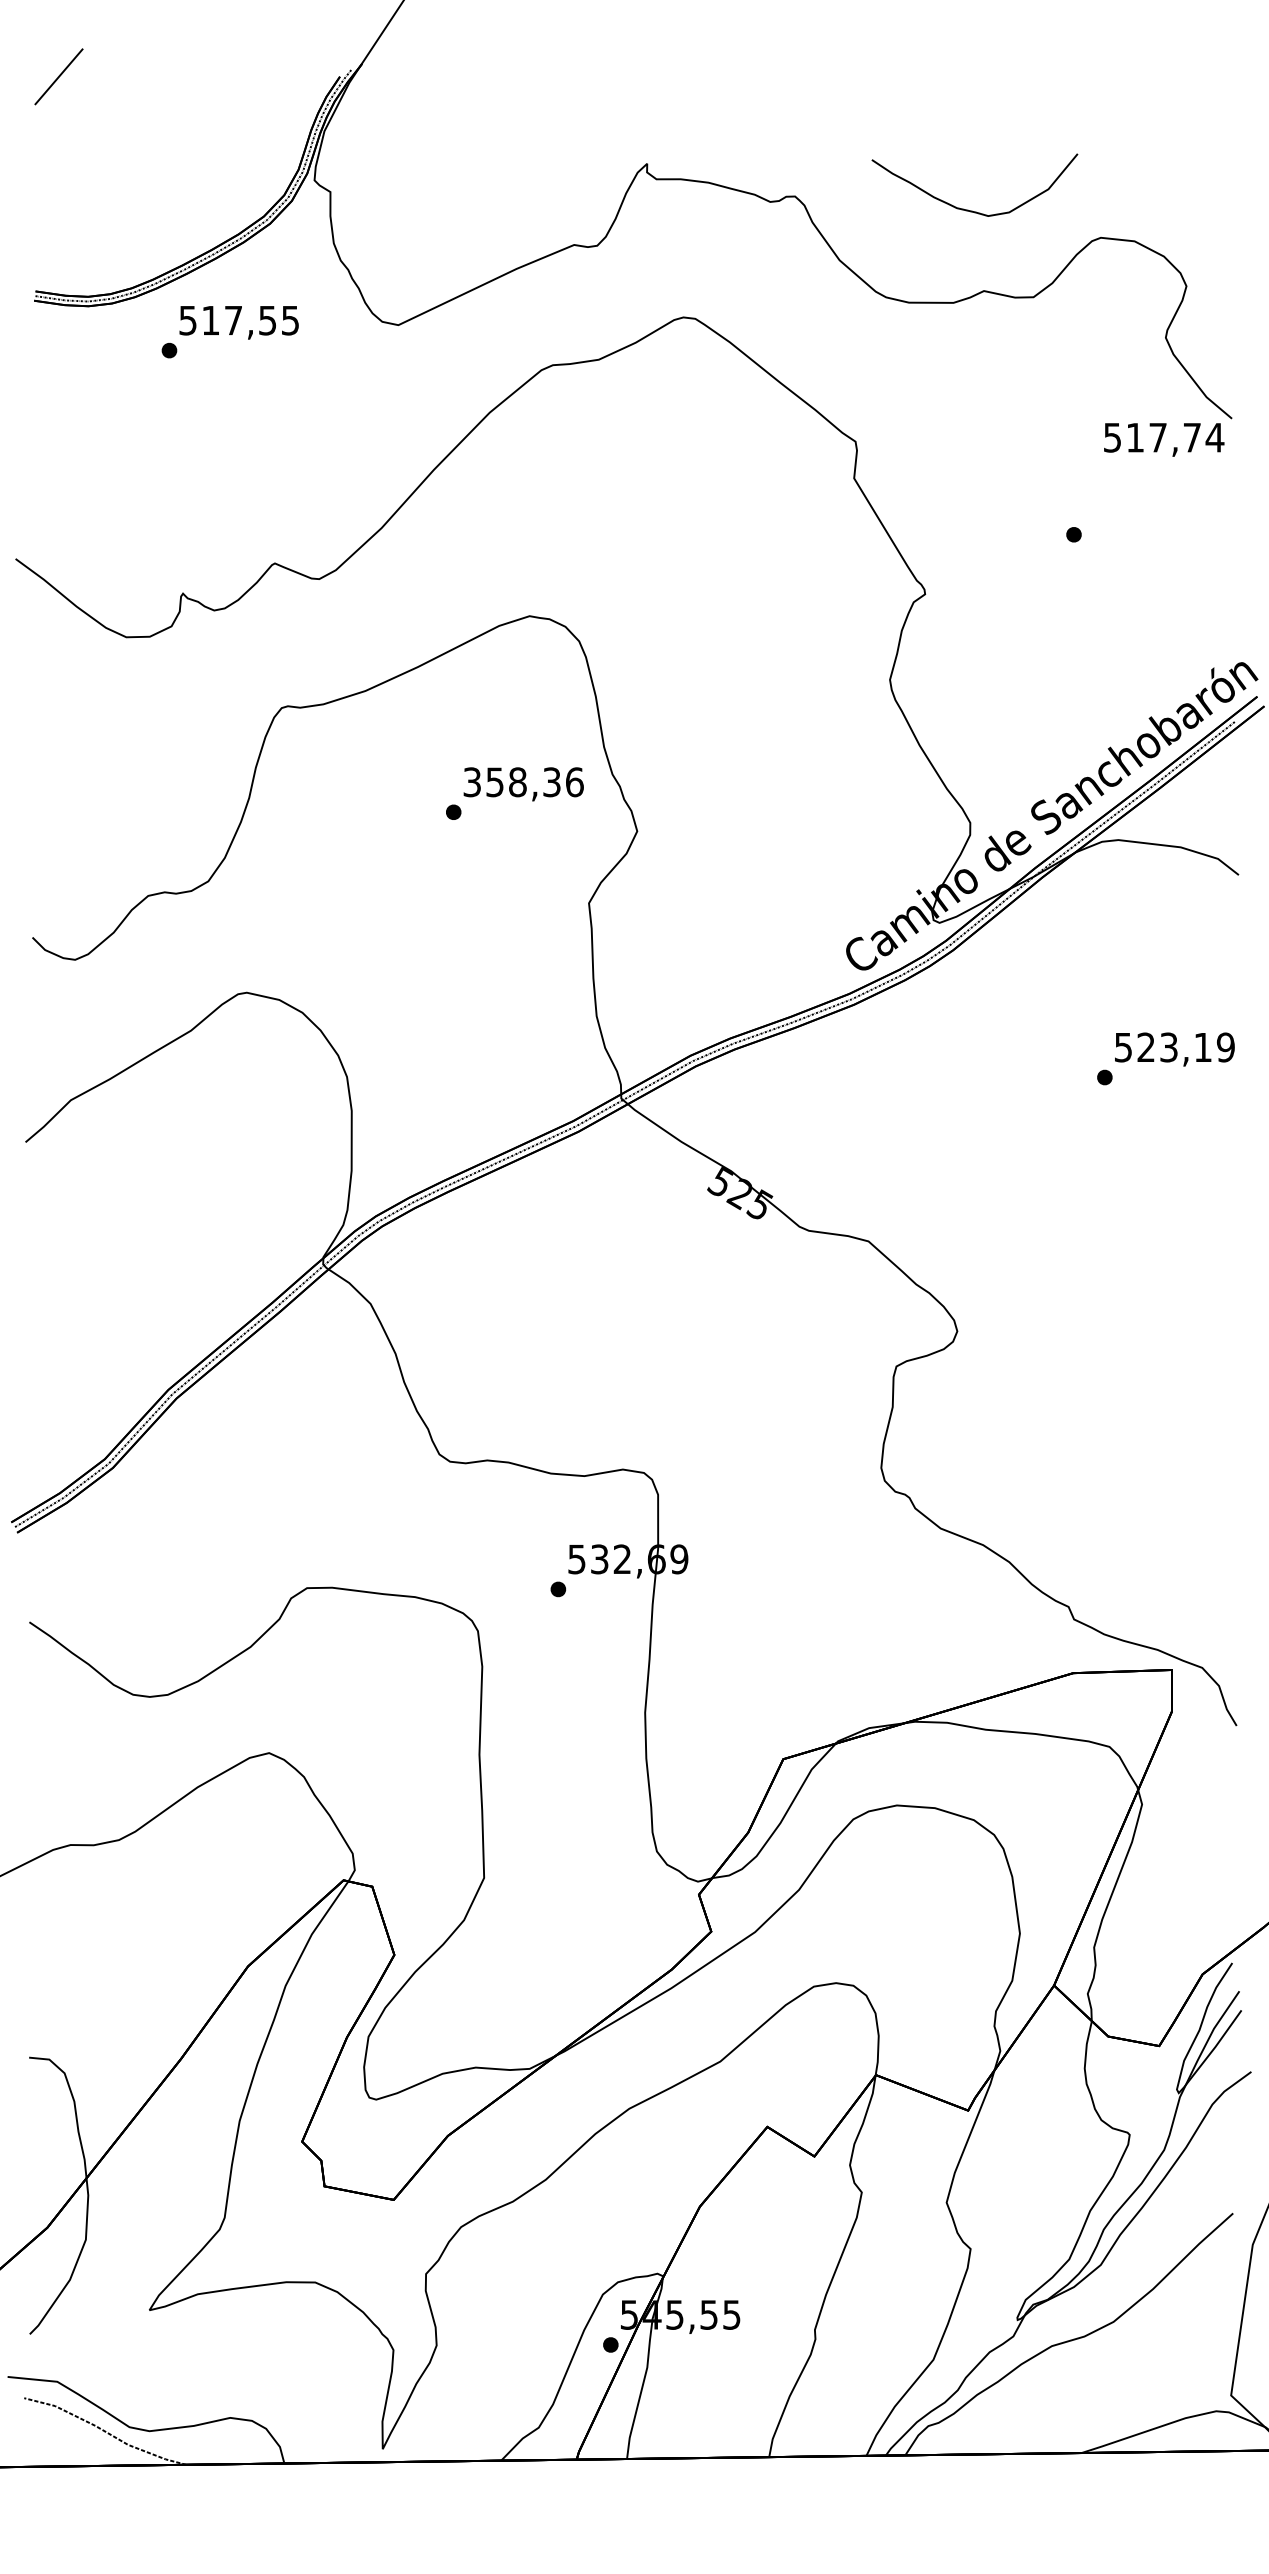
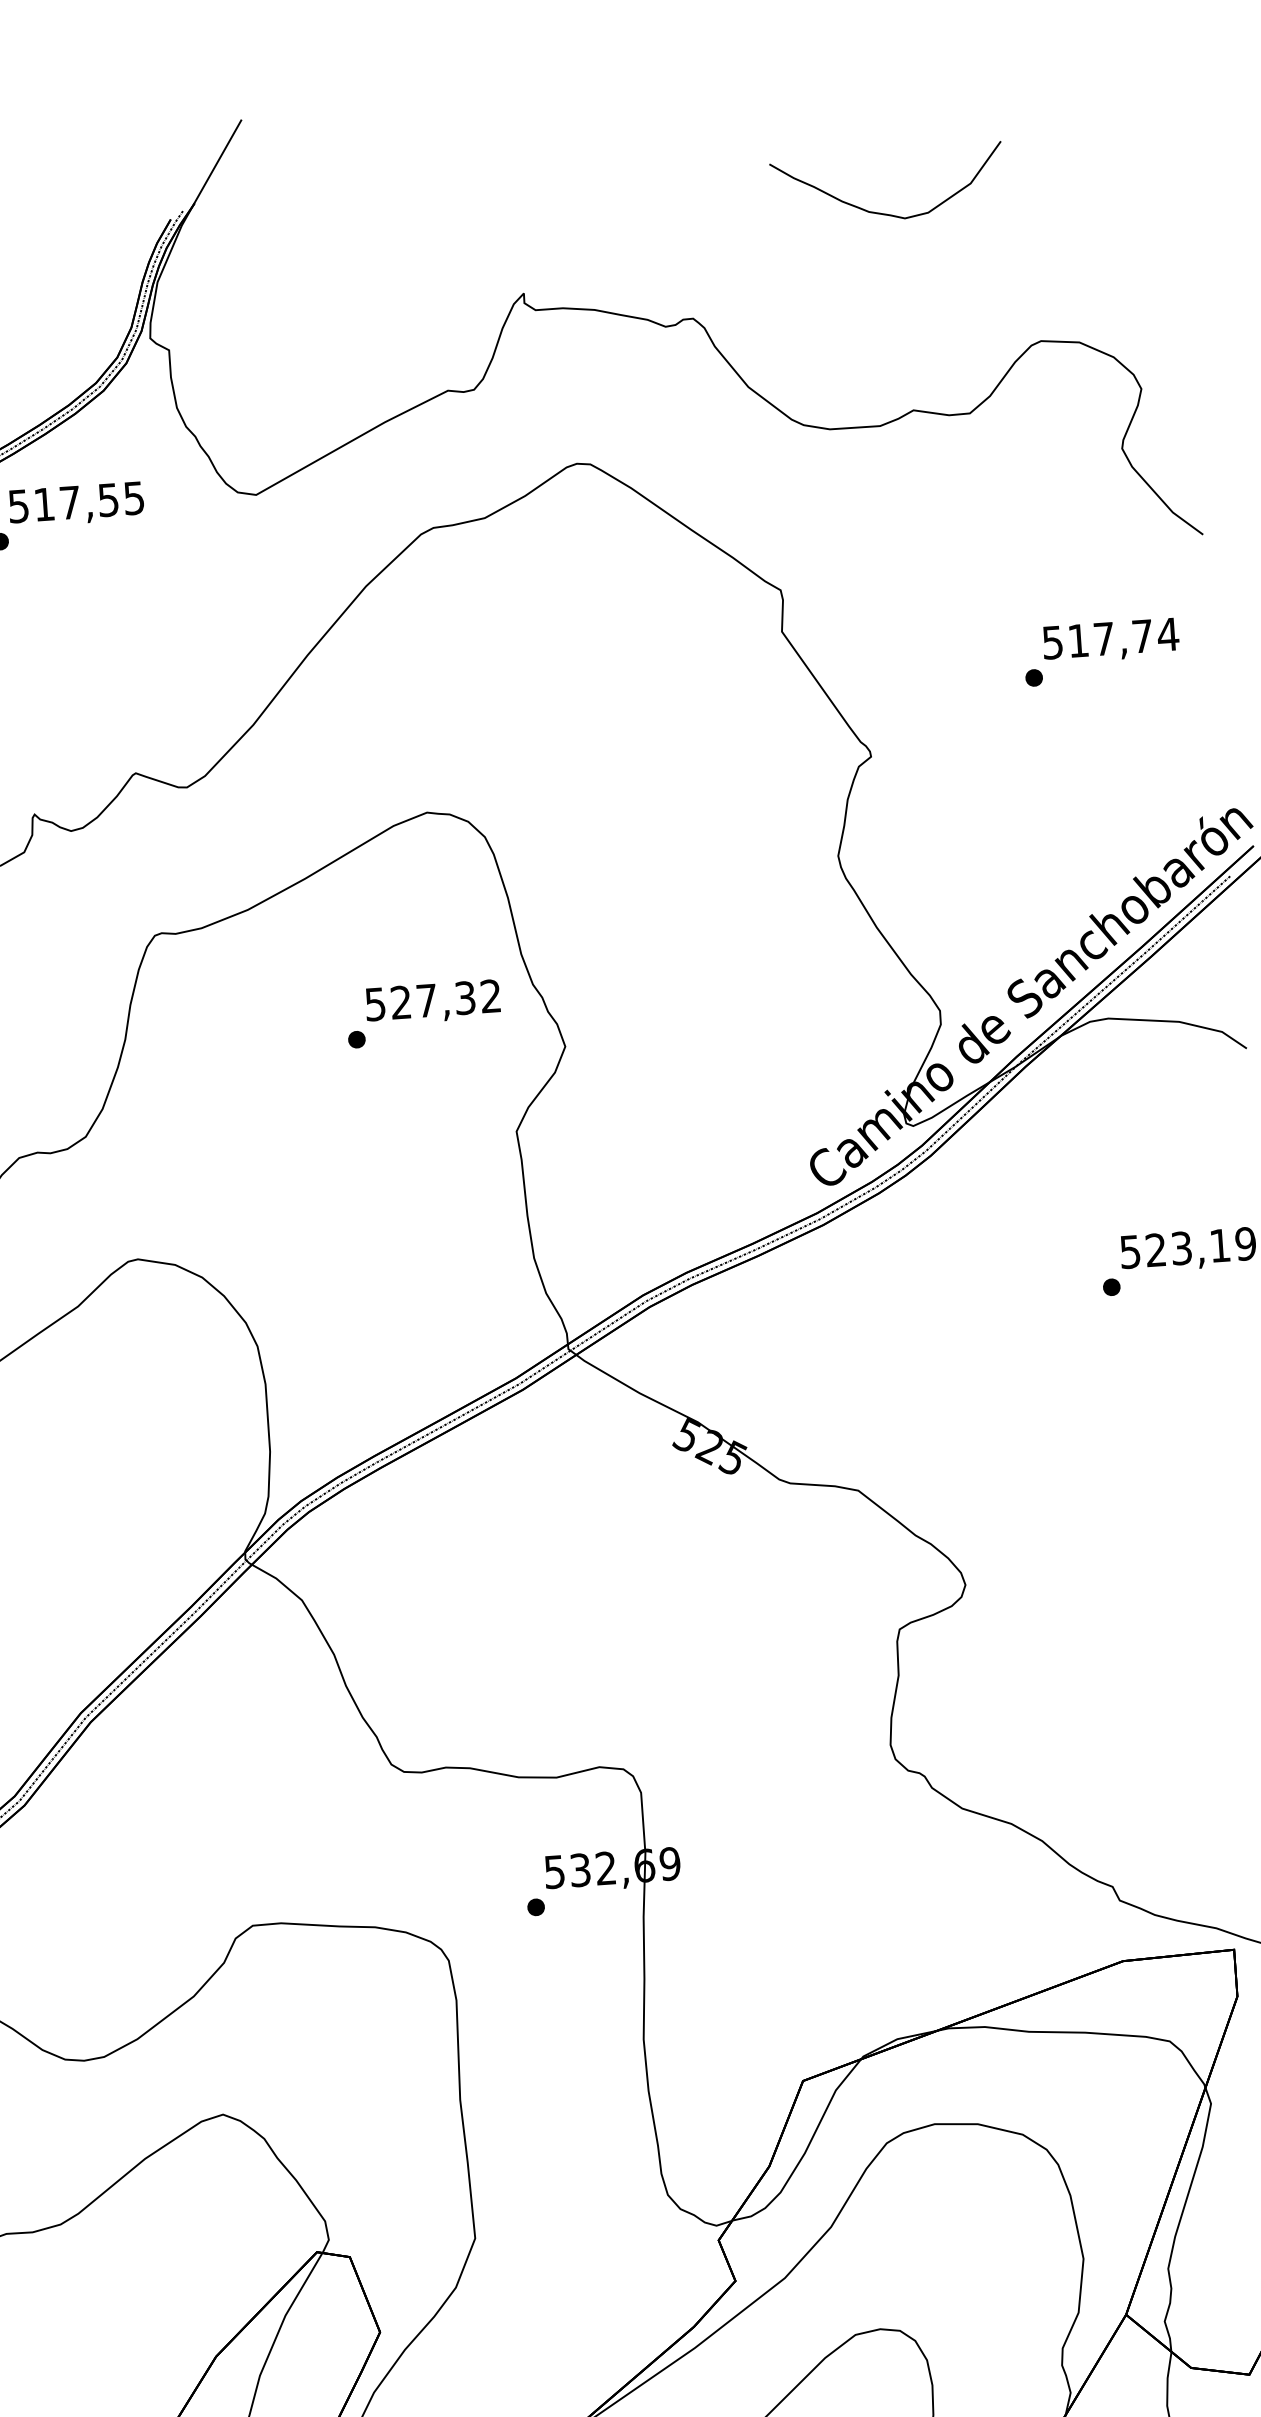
curve: (968, 209) -> (882, 212), moved
text: (1164, 439) -> (1111, 640), moved
text: (523, 782) -> (433, 1000), 358,36 -> 527,32

